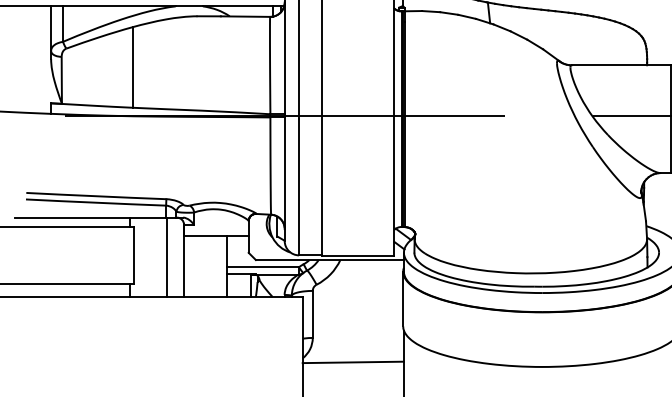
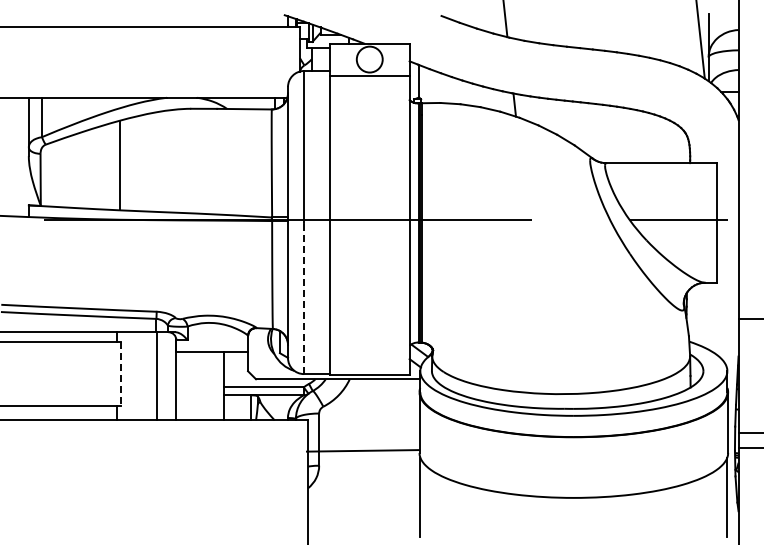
line: (298, 187) -> (303, 298), solid -> dashed
line: (133, 254) -> (120, 373), solid -> dashed
line: (352, 362) -> (362, 450), moved

